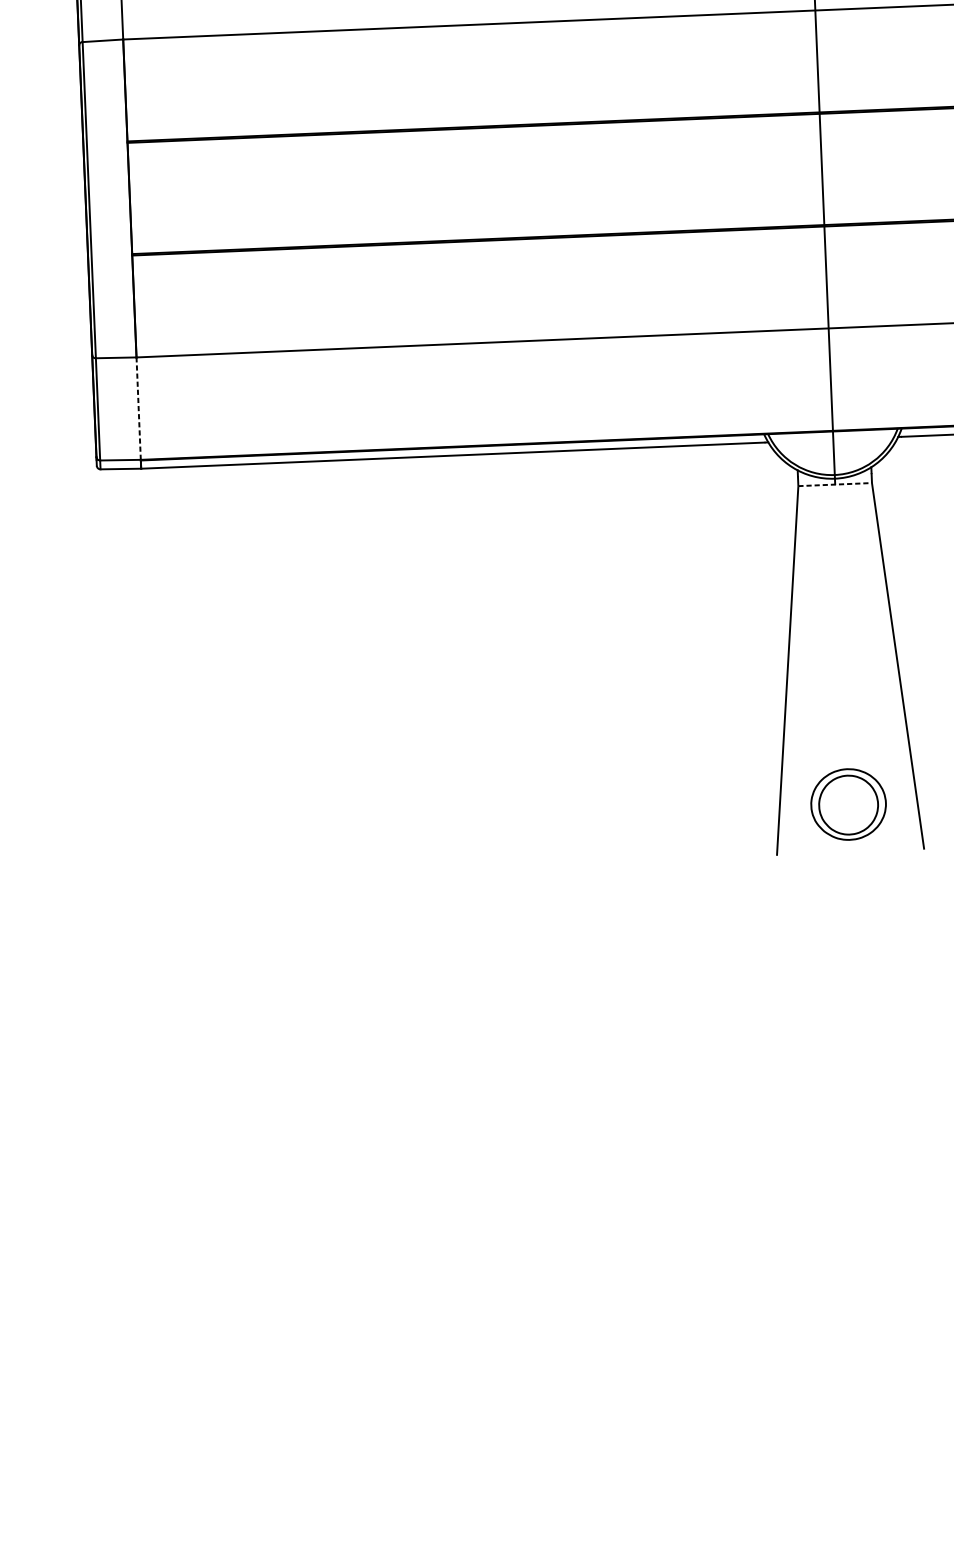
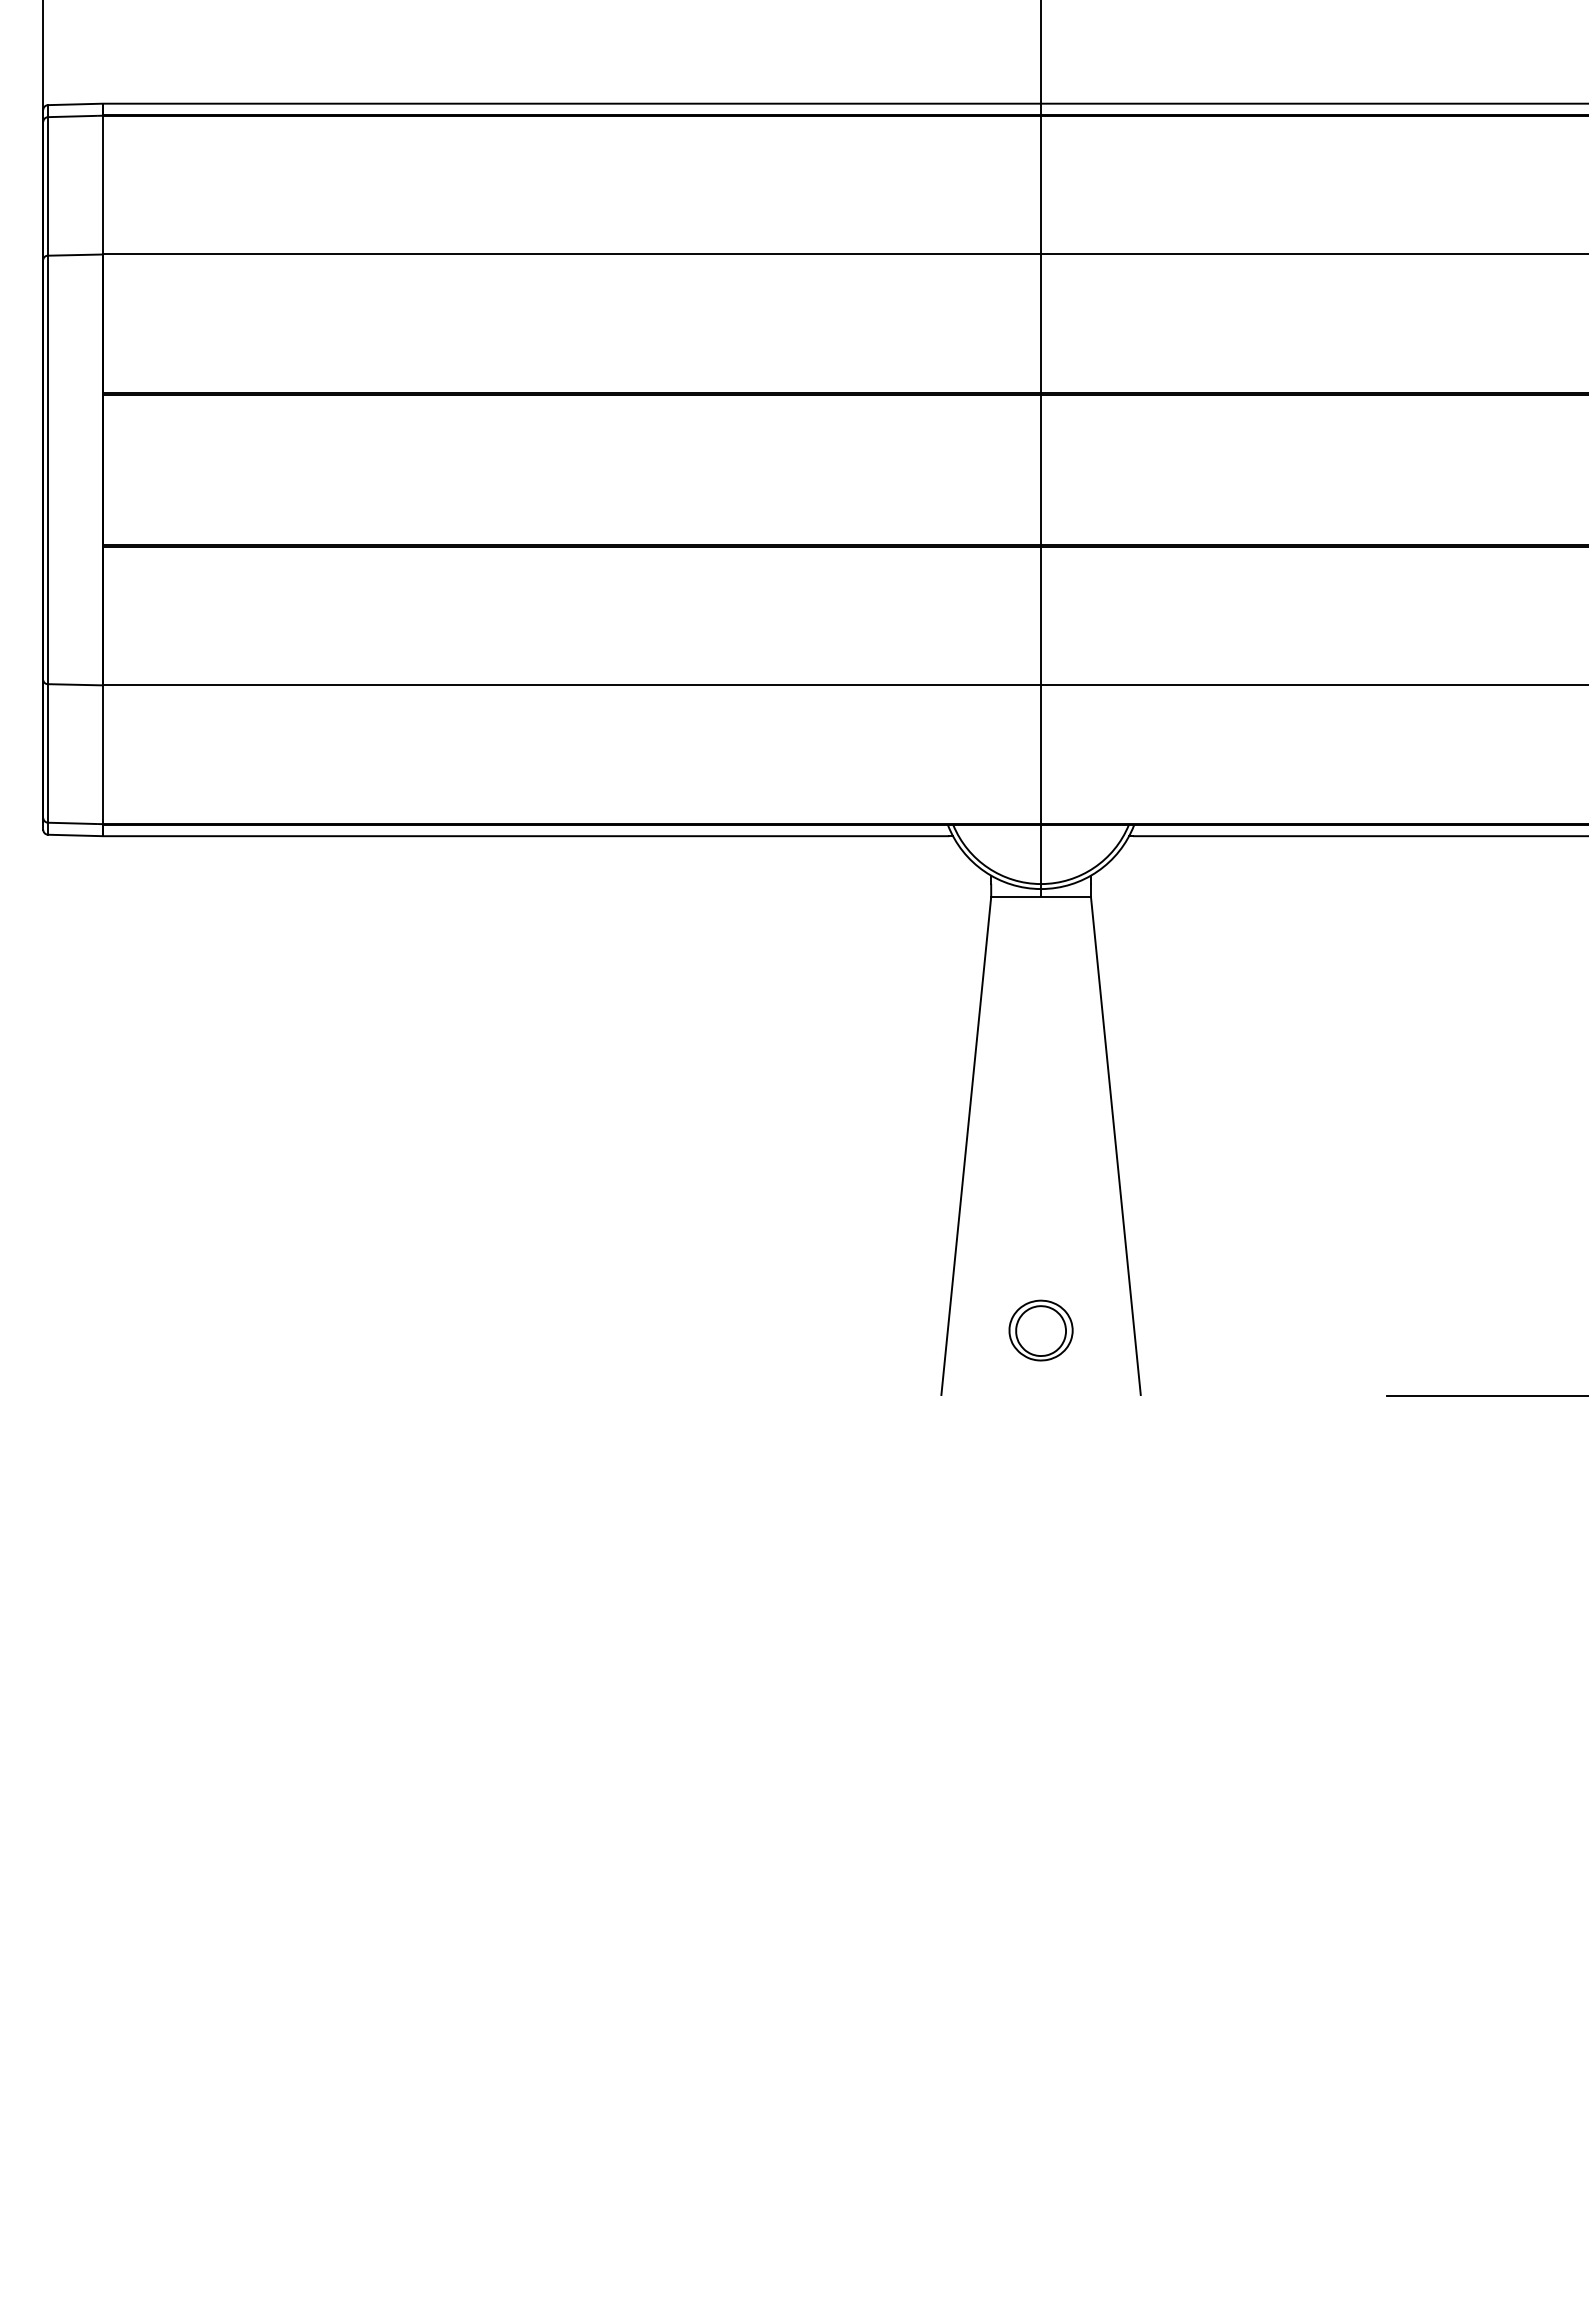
line: (138, 408) -> (103, 754), dashed -> solid
line: (835, 484) -> (1041, 897), dashed -> solid
part: (848, 804) -> (1040, 1330), size x0.62

